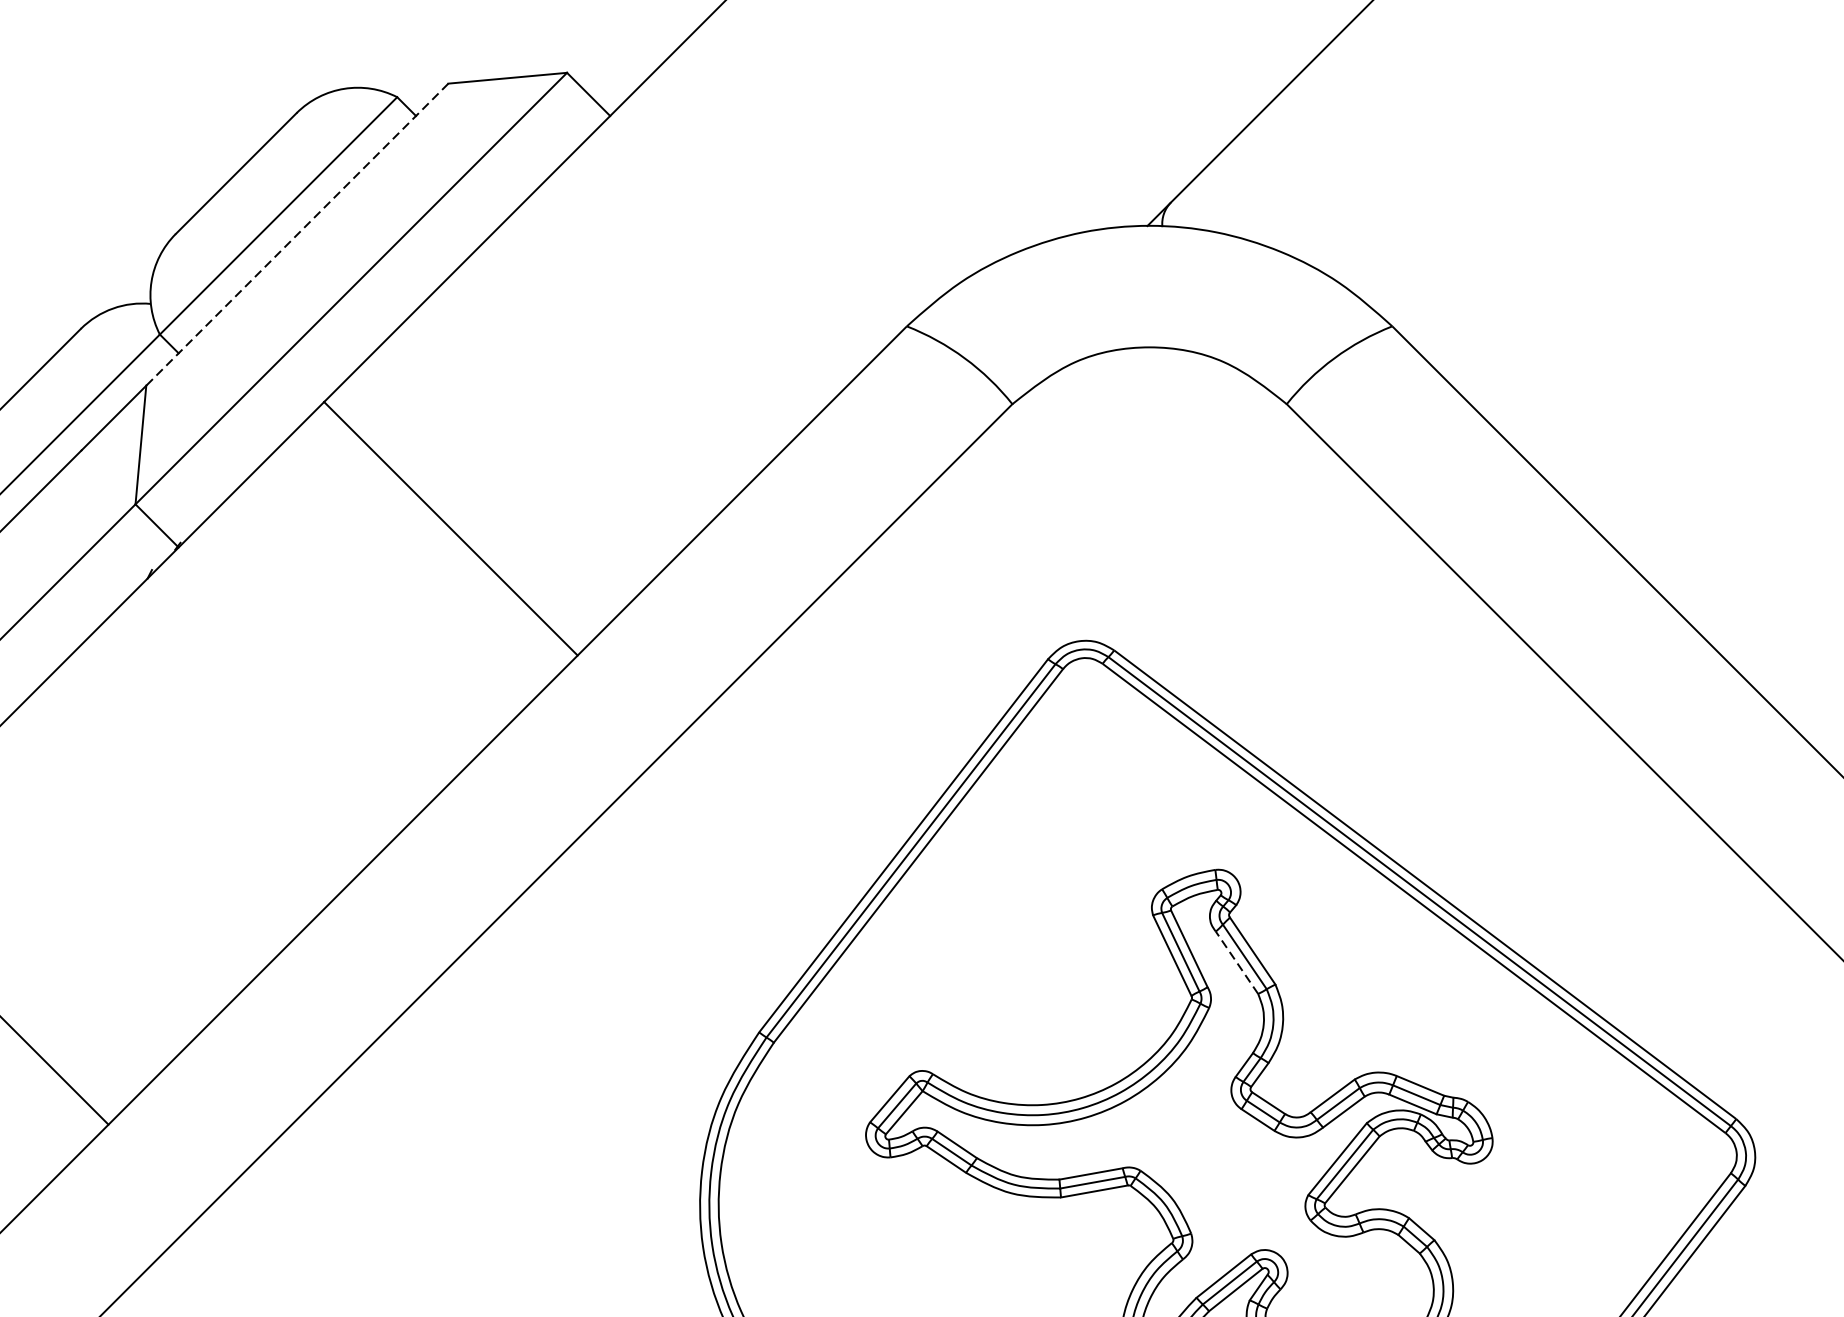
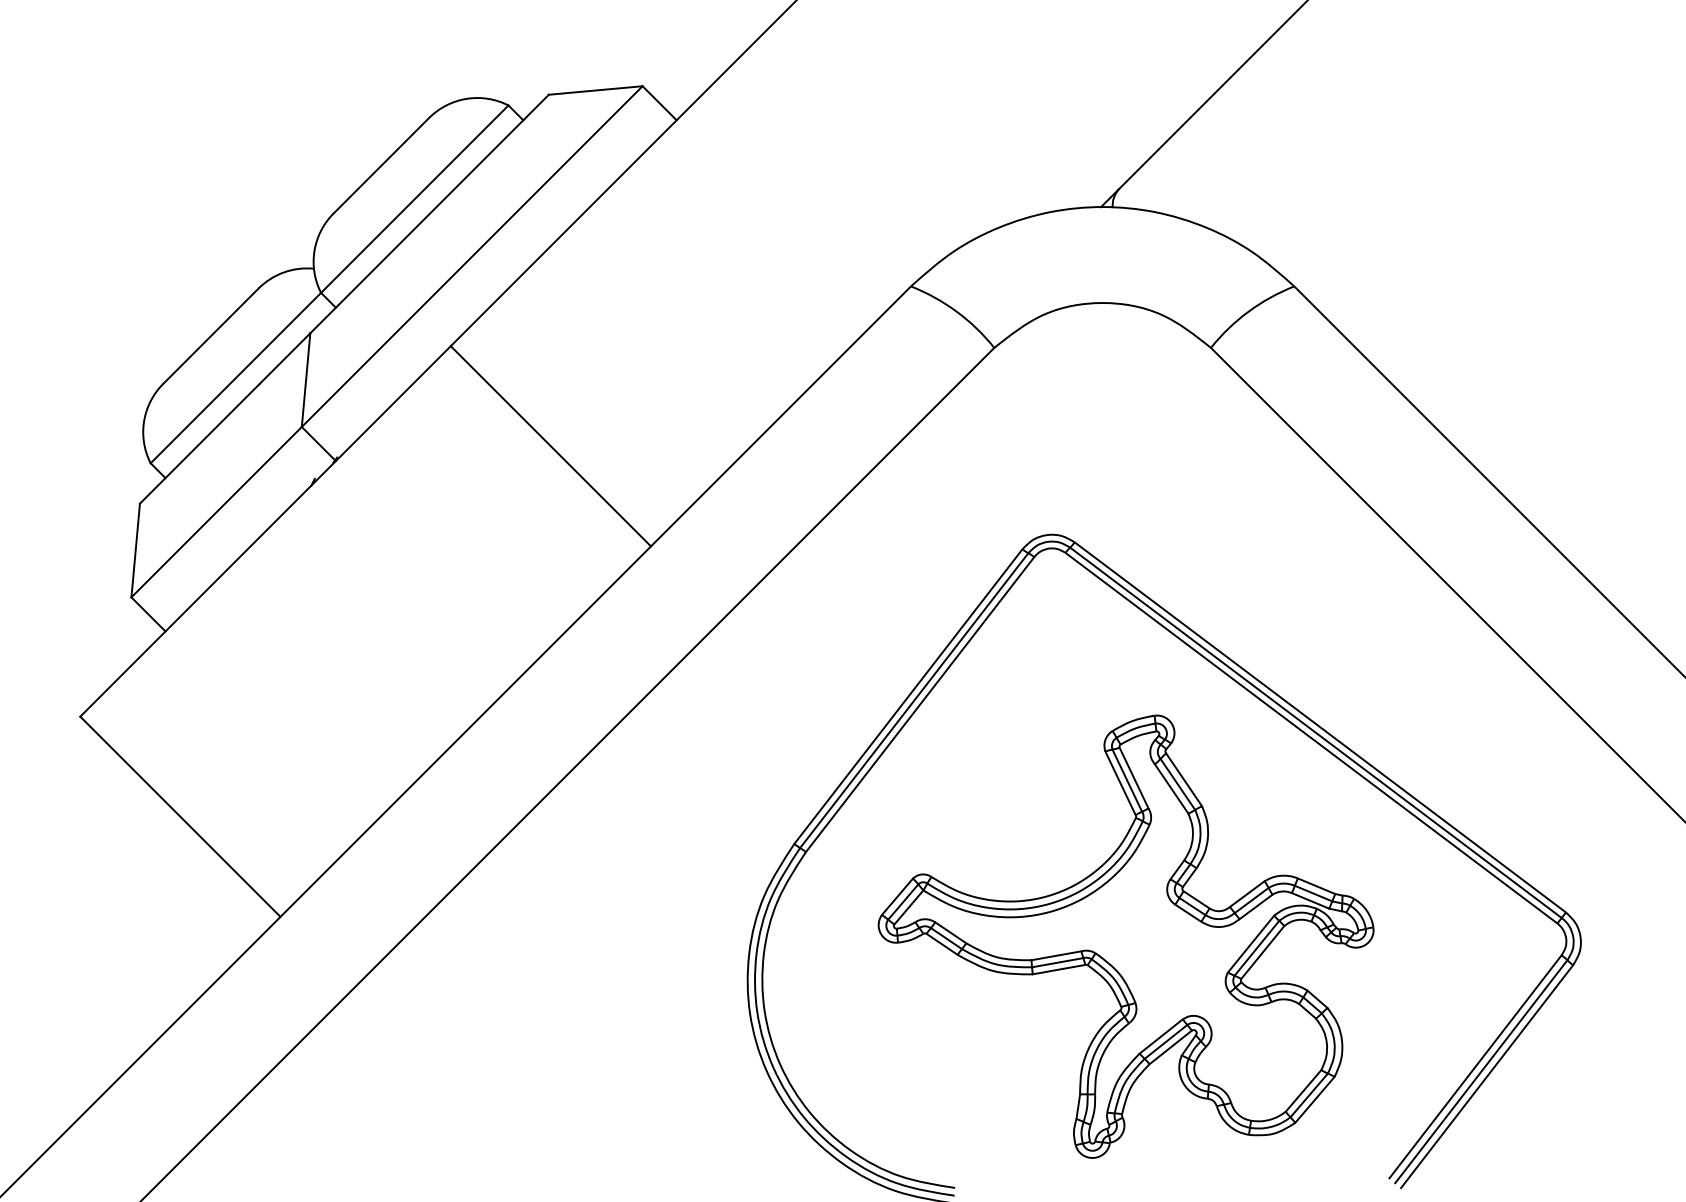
line: (297, 235) -> (429, 214), dashed -> solid
line: (1236, 963) -> (1171, 789), dashed -> solid

